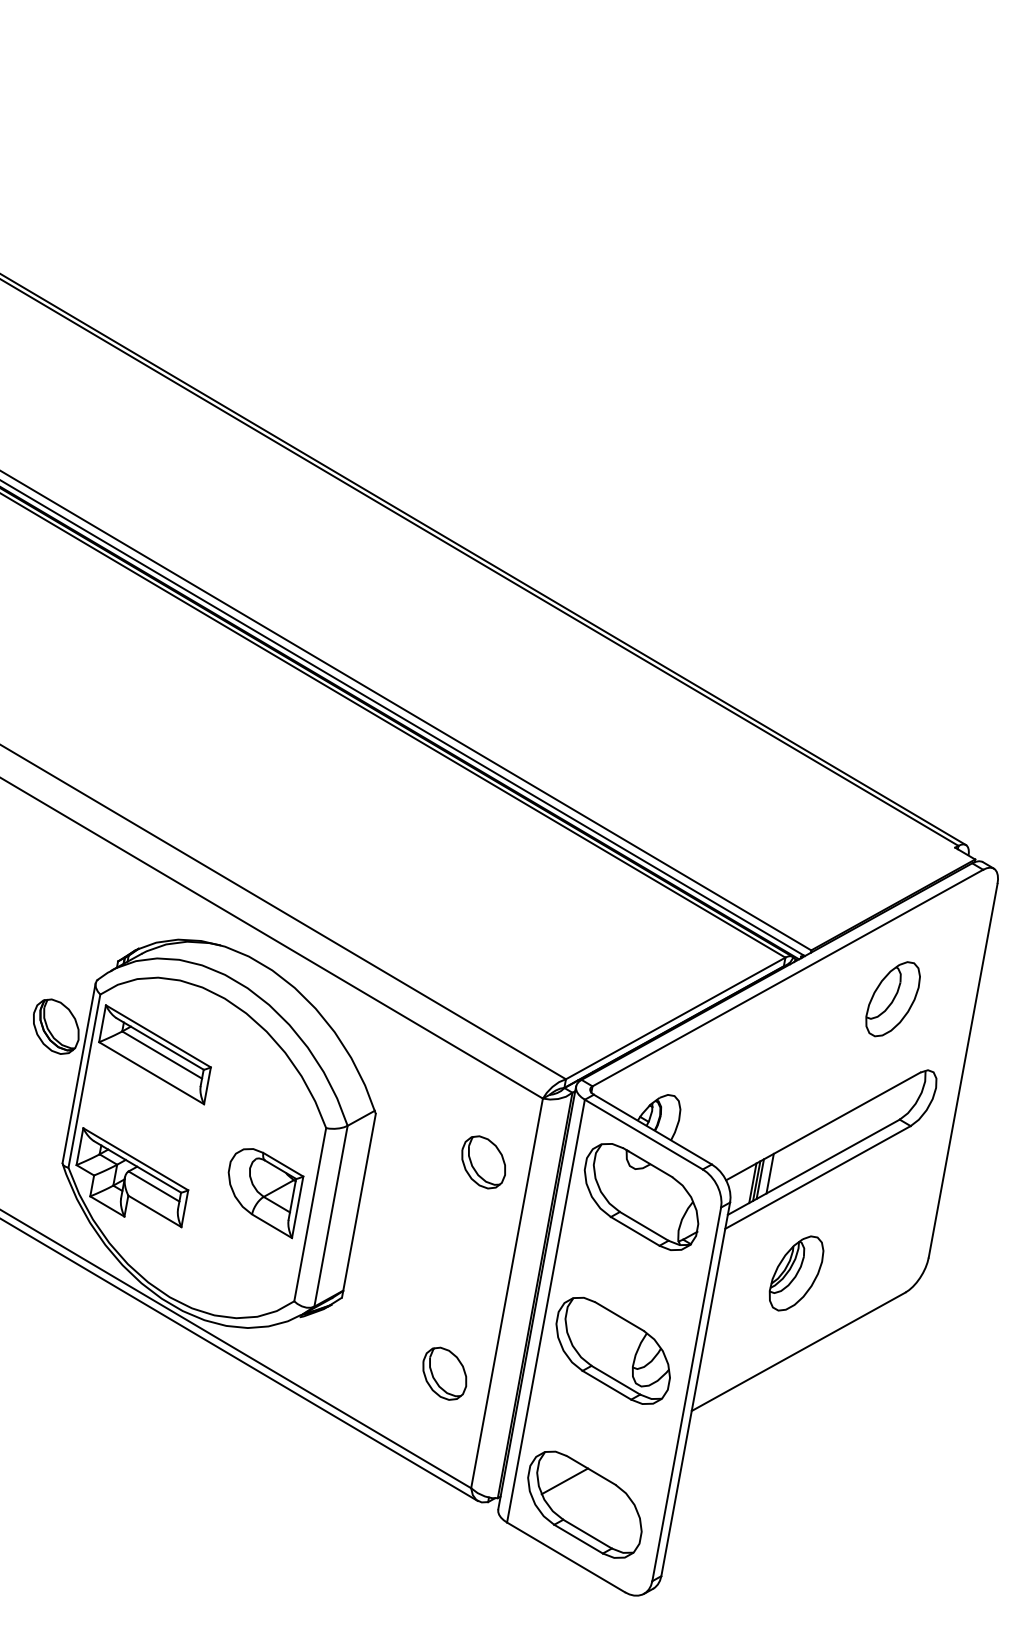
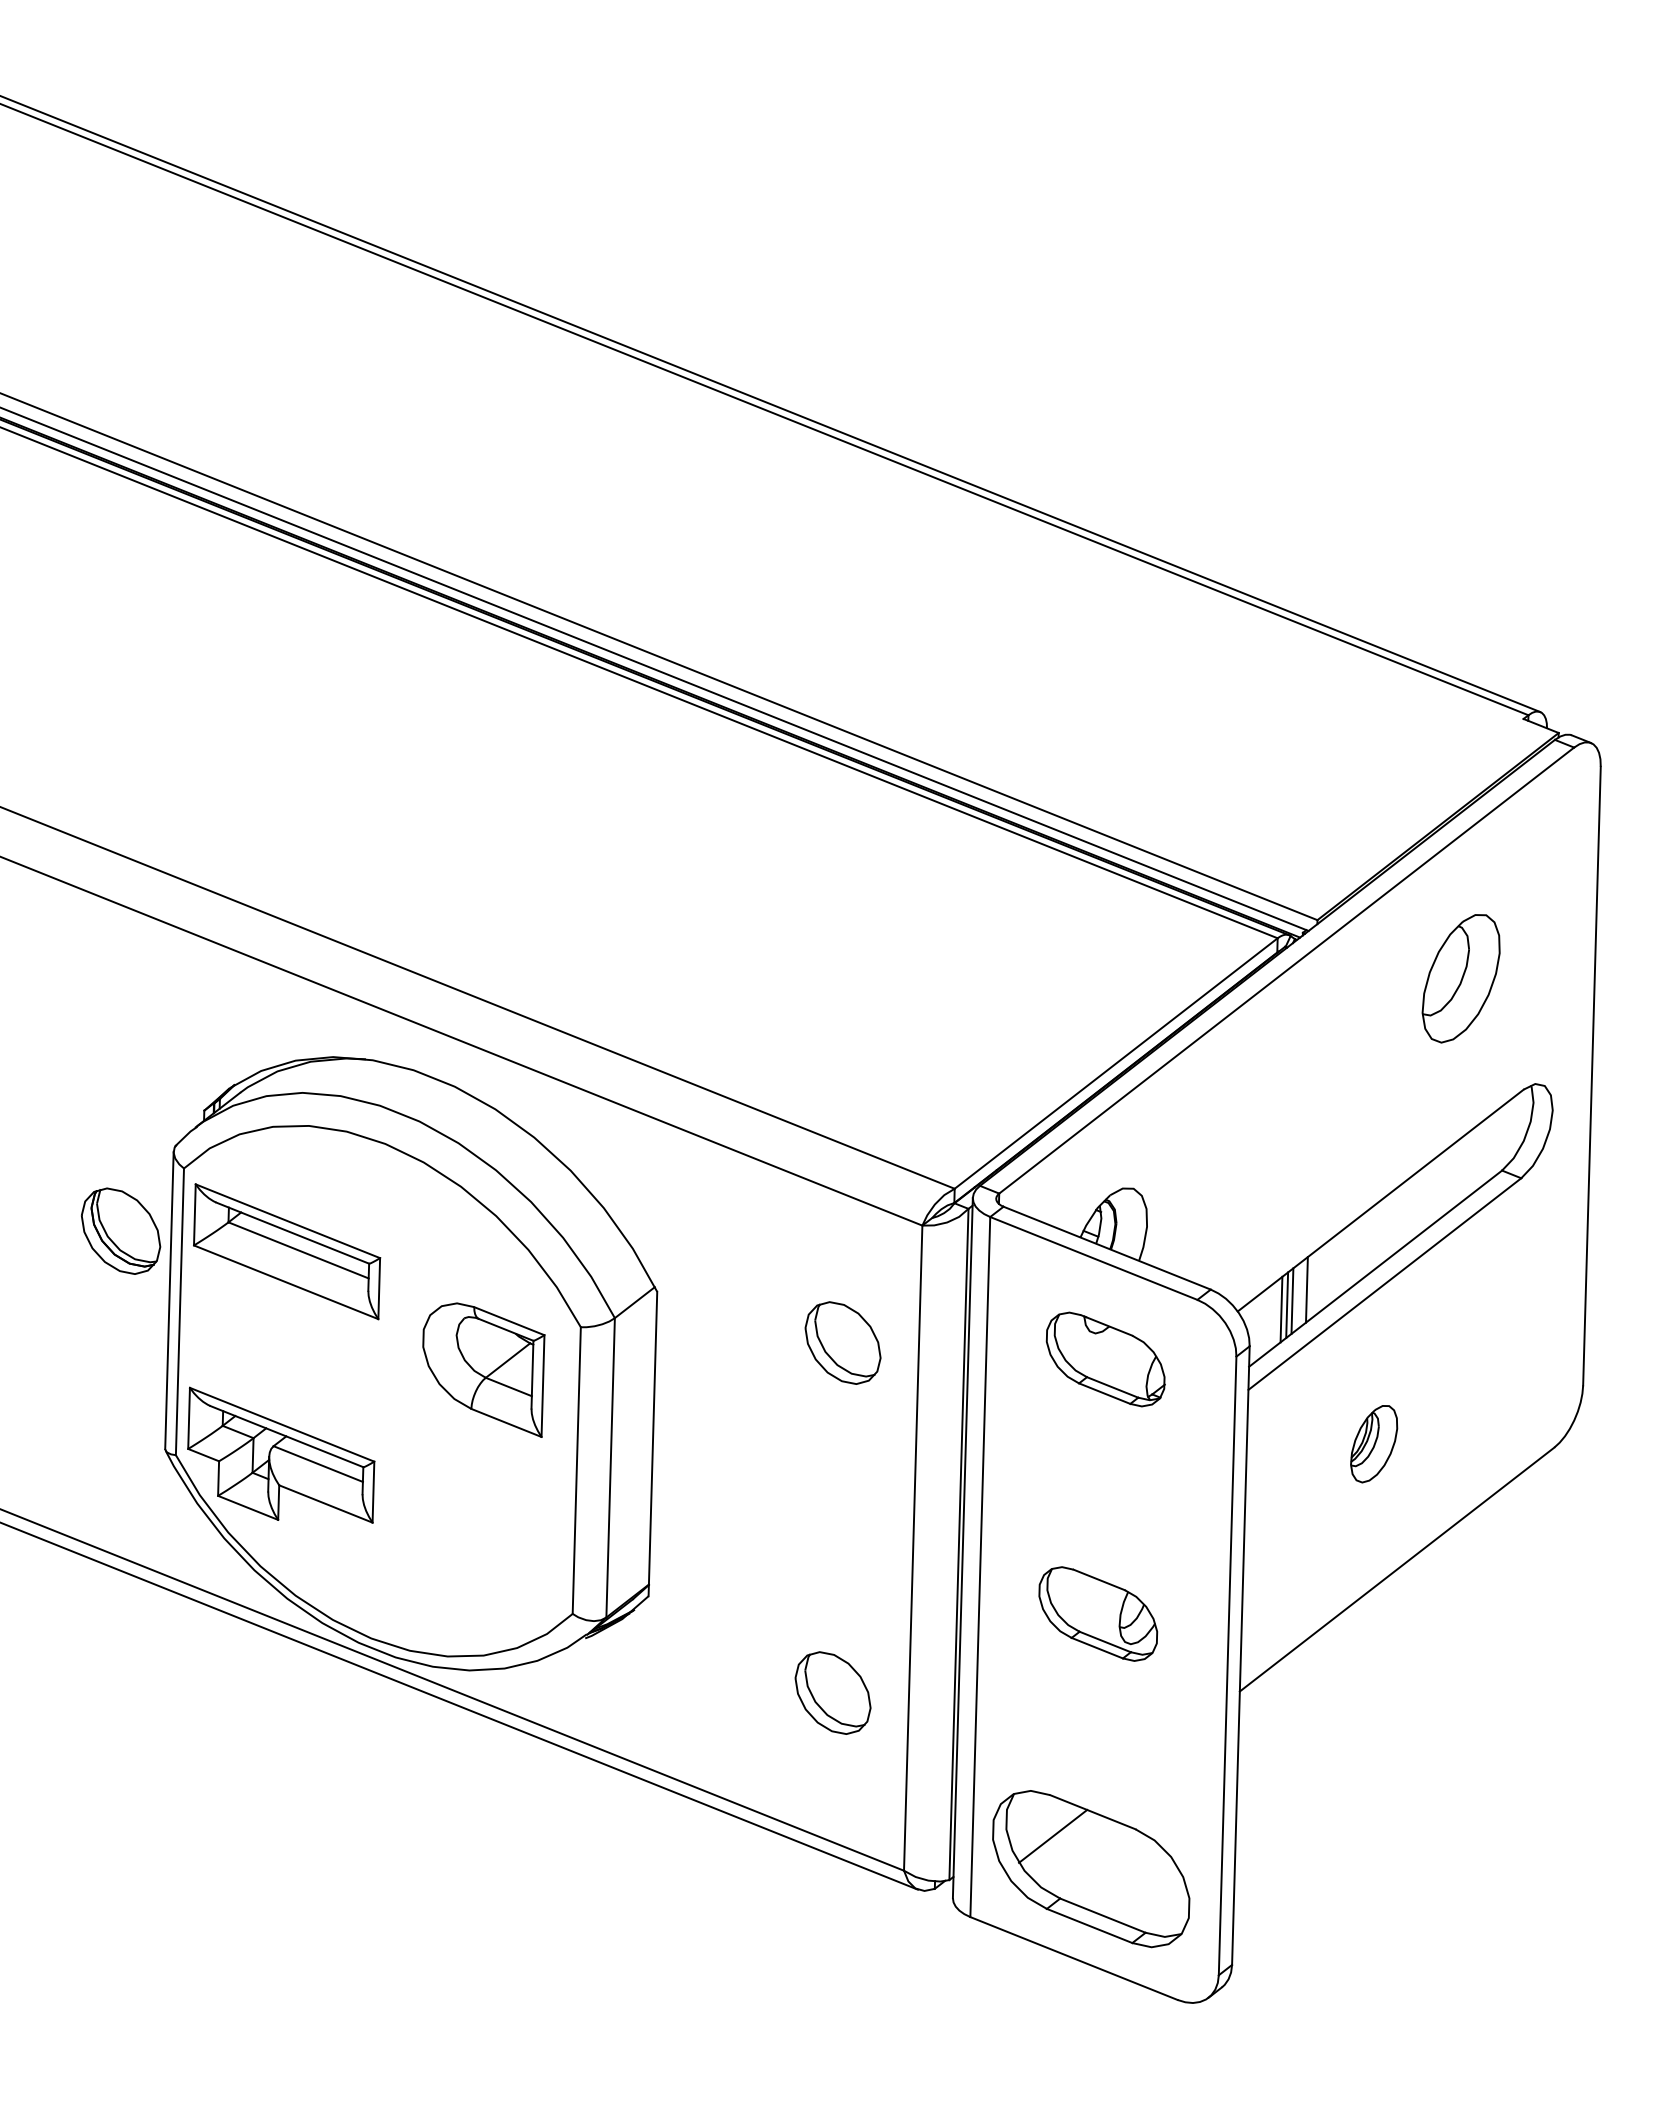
part: (265, 1193) -> (487, 1371), moved
part: (641, 1196) -> (1105, 1358), size x0.6
part: (796, 1273) -> (1374, 1444), size x0.6
part: (612, 1350) -> (1097, 1613), size x0.6

